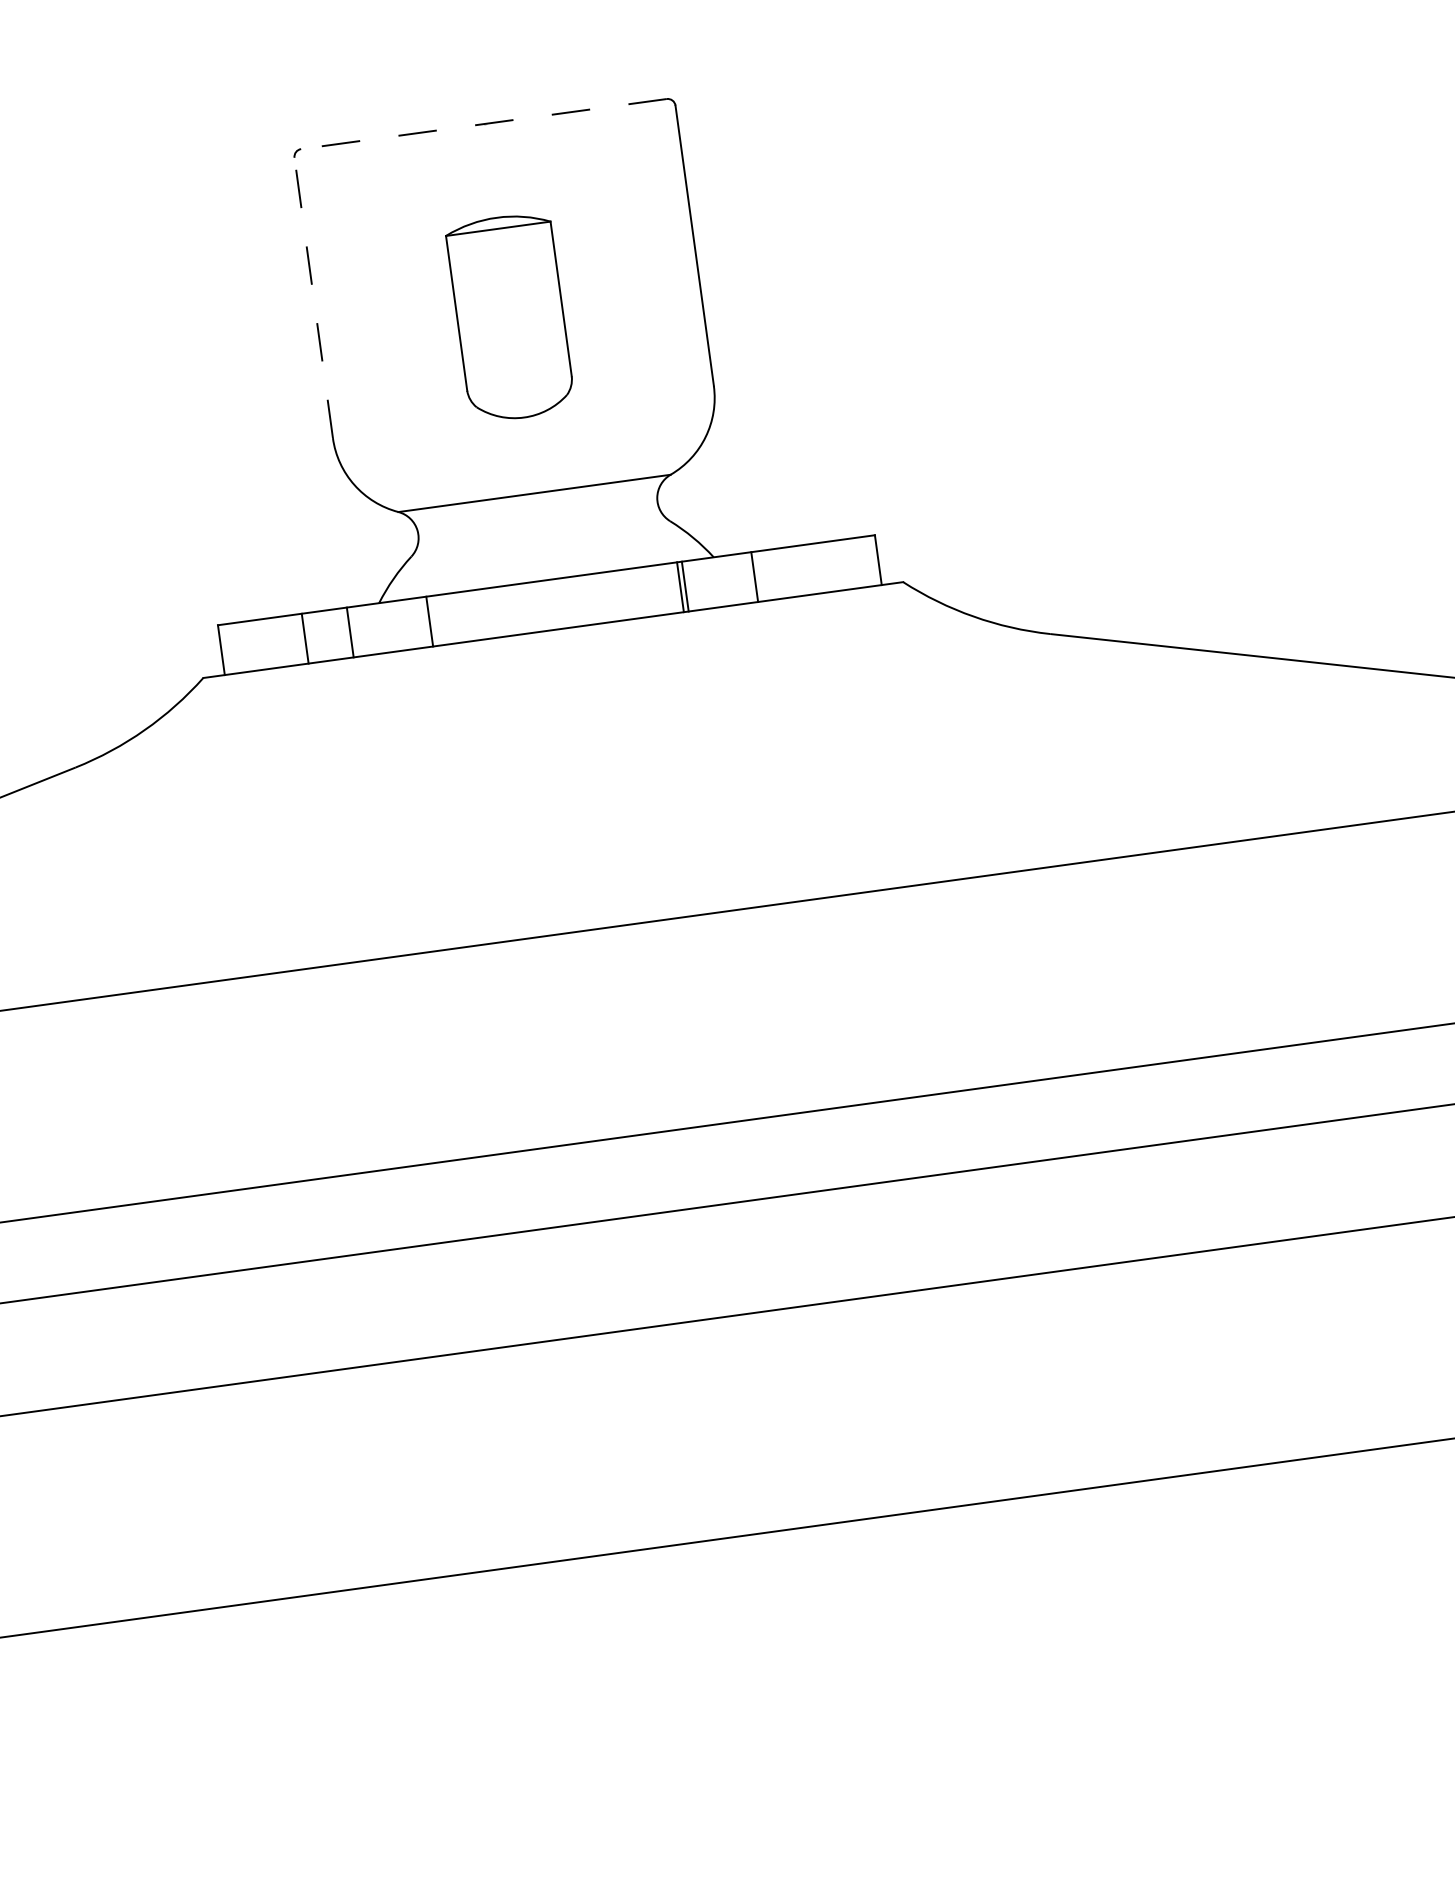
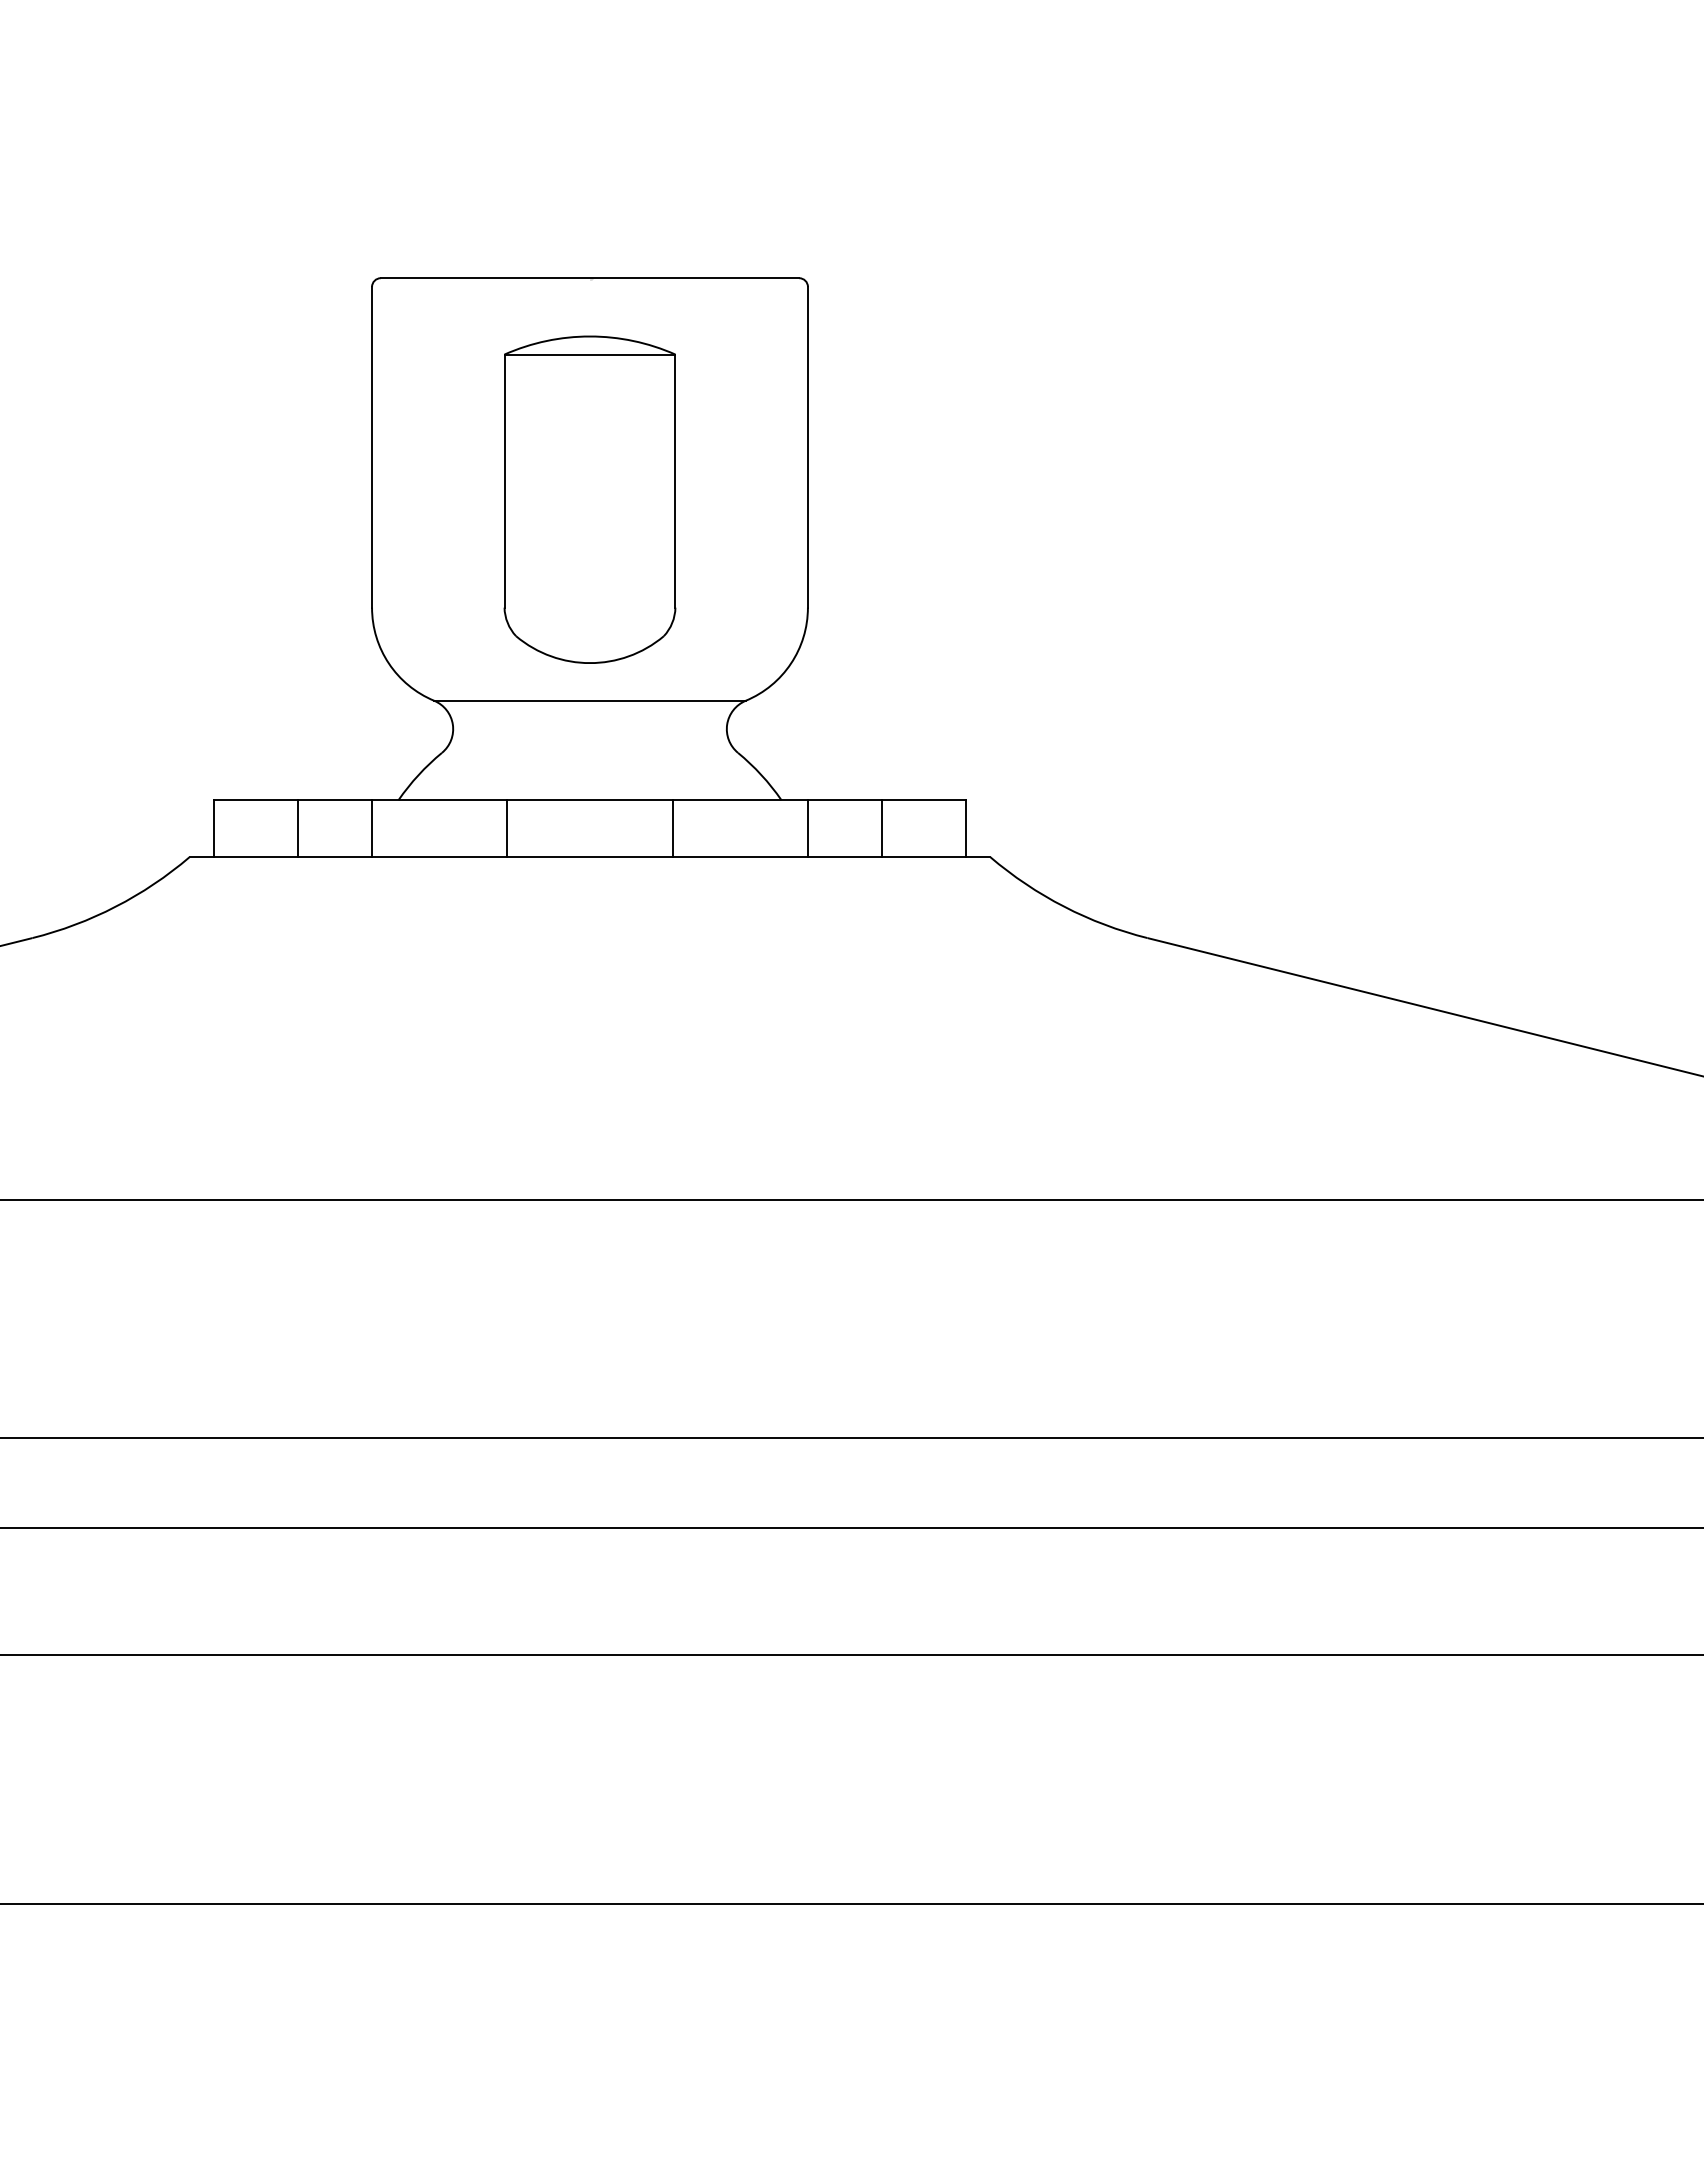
line: (483, 124) -> (589, 278), dashed -> solid
line: (314, 297) -> (372, 446), dashed -> solid
part: (510, 317) -> (589, 499), size x1.43
line: (754, 576) -> (882, 828), moved
line: (684, 586) -> (807, 828), moved
line: (680, 587) -> (673, 828), moved
line: (429, 621) -> (506, 828), moved
line: (350, 632) -> (297, 828), moved
line: (305, 638) -> (372, 828), moved

